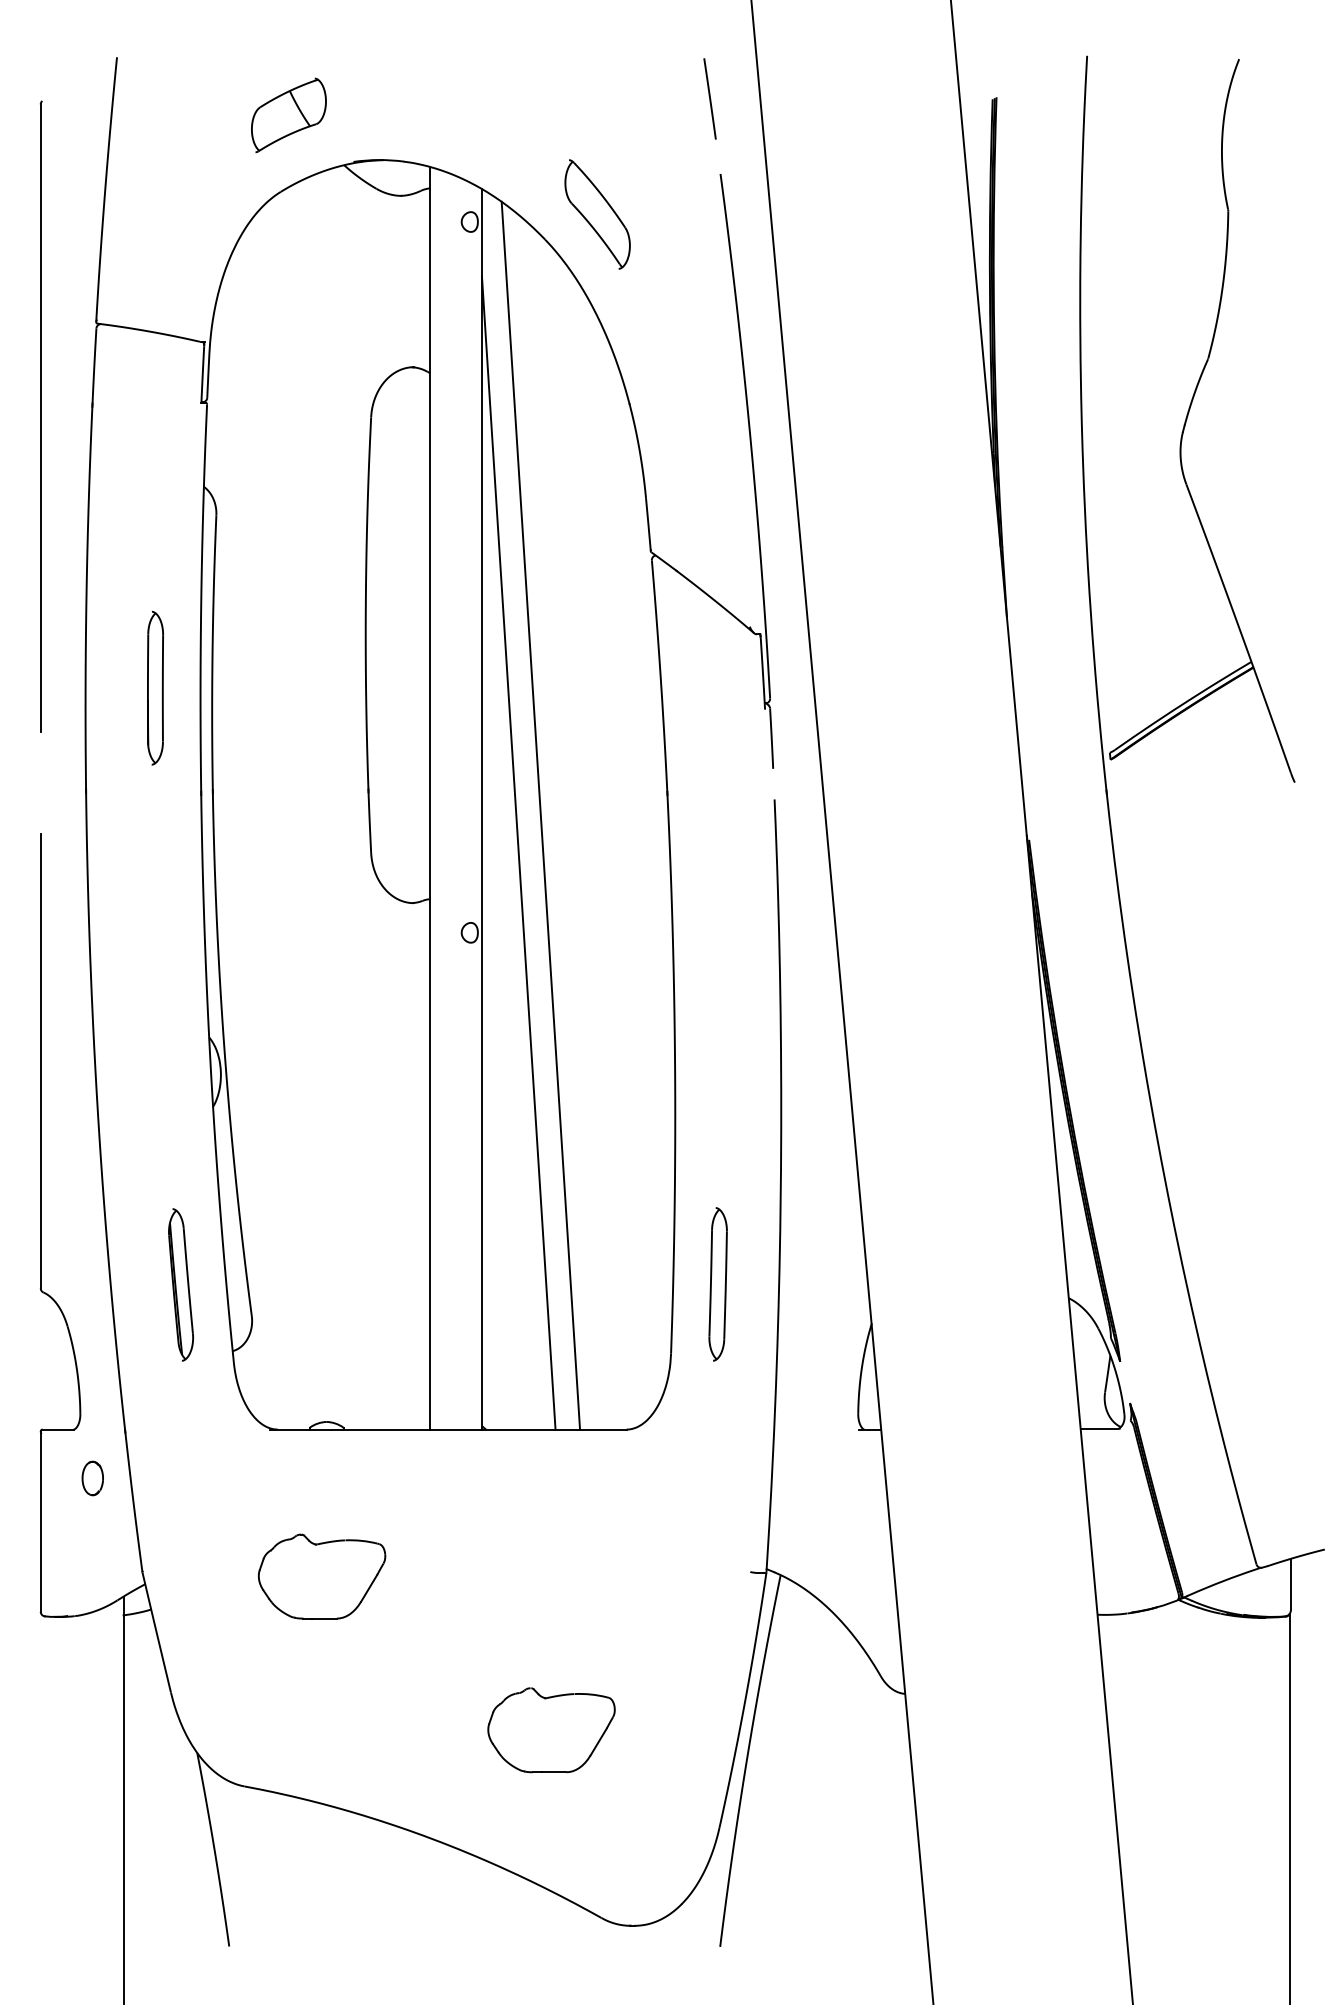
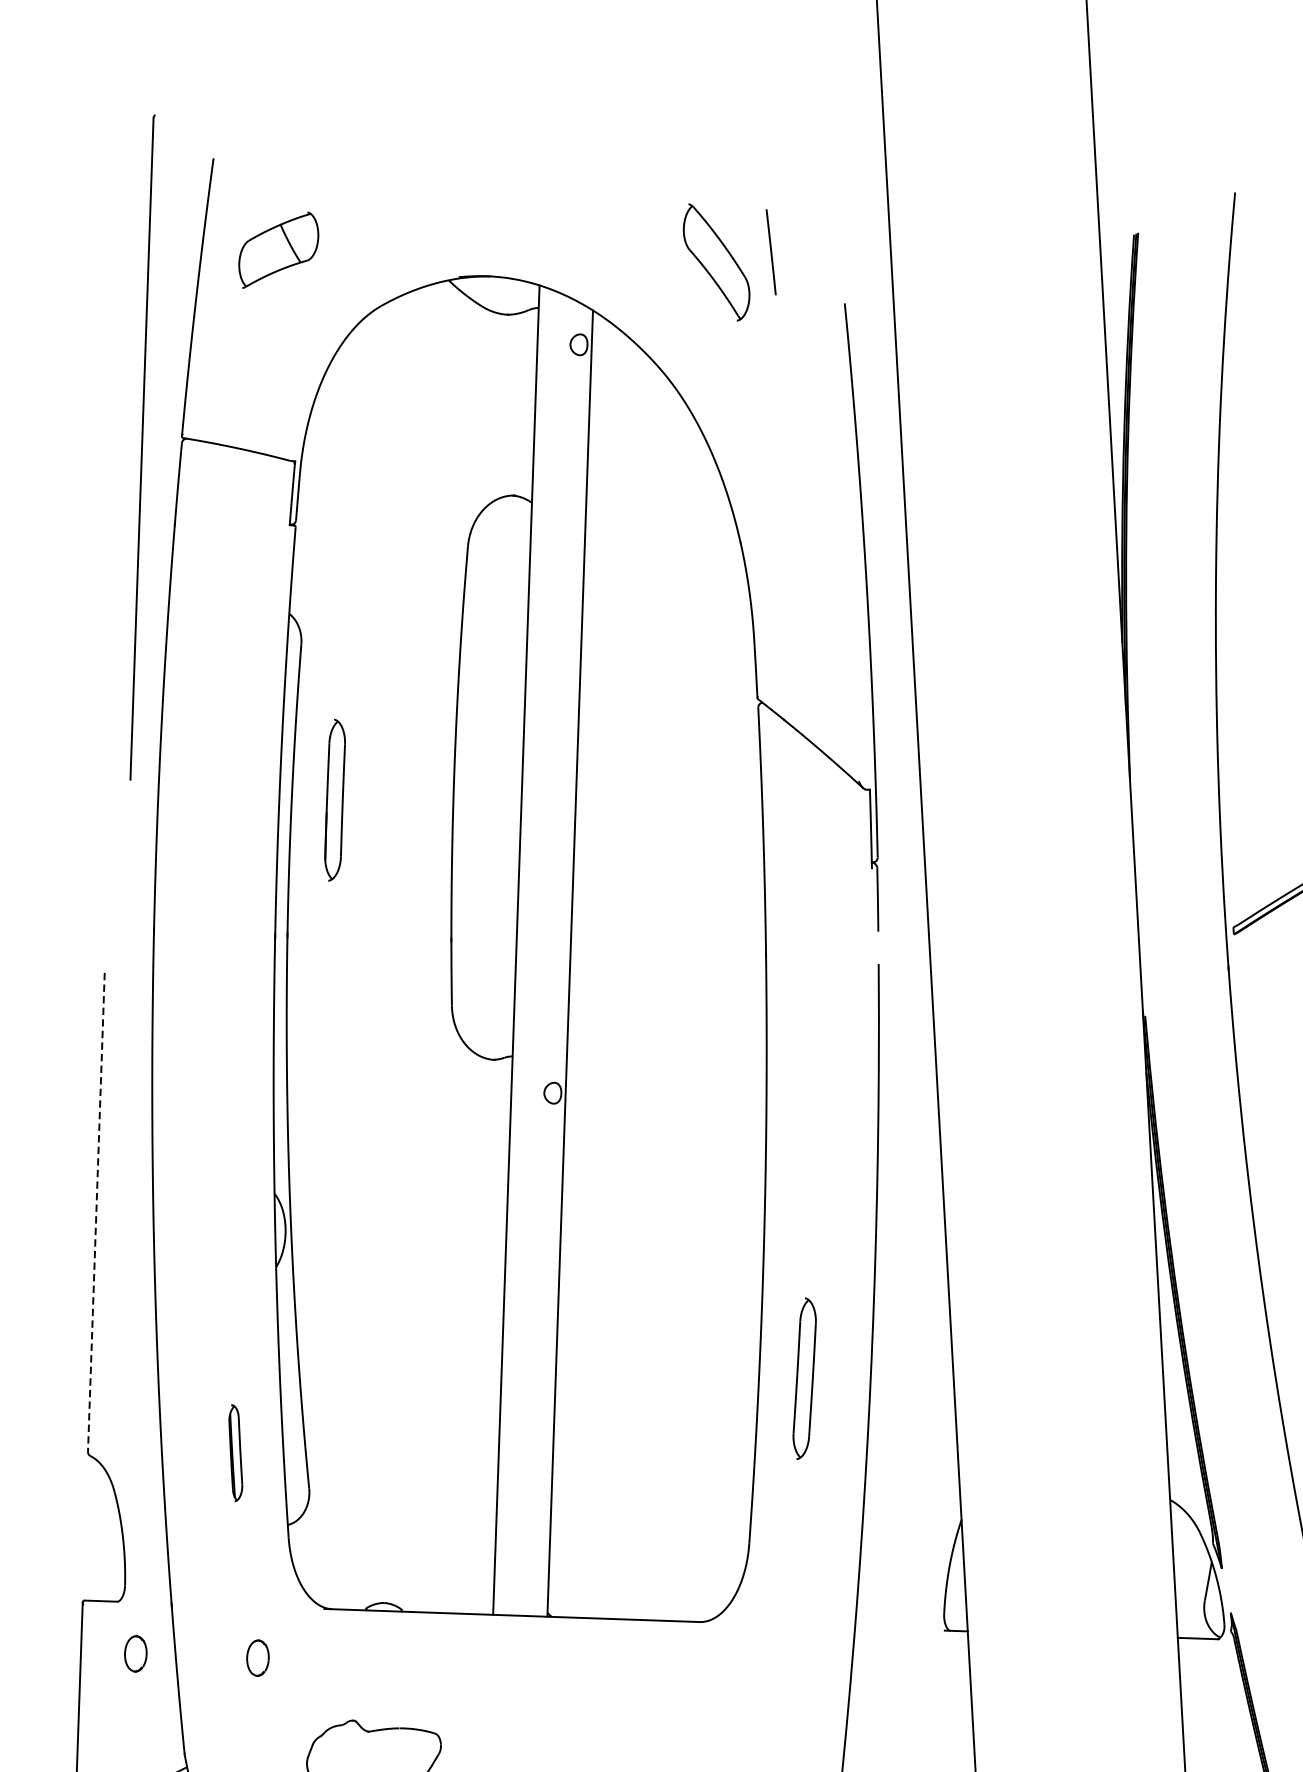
line: (709, 98) -> (770, 251), moved
part: (288, 115) -> (278, 250), moved
part: (597, 214) -> (716, 262), moved
part: (40, 416) -> (141, 447), moved
part: (155, 687) -> (335, 799), moved
line: (540, 815) -> (631, 972), removed
line: (518, 852) -> (607, 1010), removed
line: (40, 1061) -> (96, 1212), solid -> dashed
part: (180, 1284) -> (235, 1452), size x0.6
part: (717, 1284) -> (804, 1378), moved
part: (208, 1478) -> (257, 1658), added

